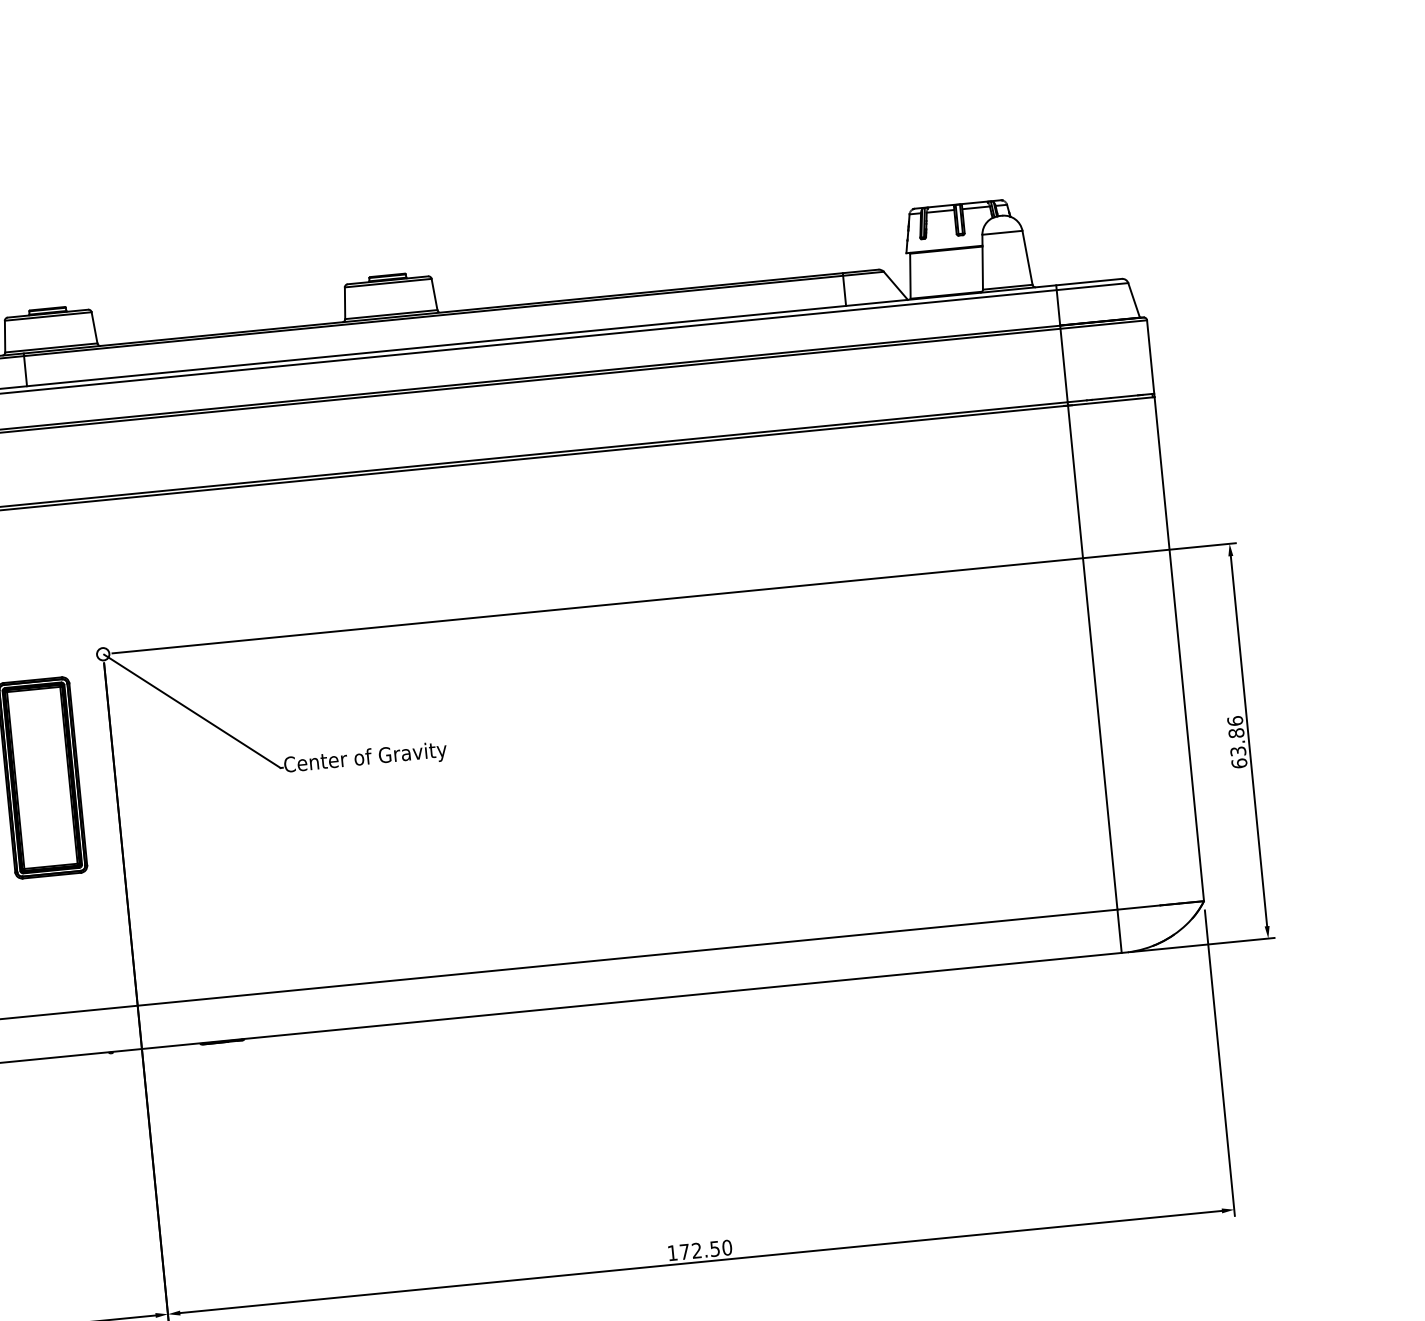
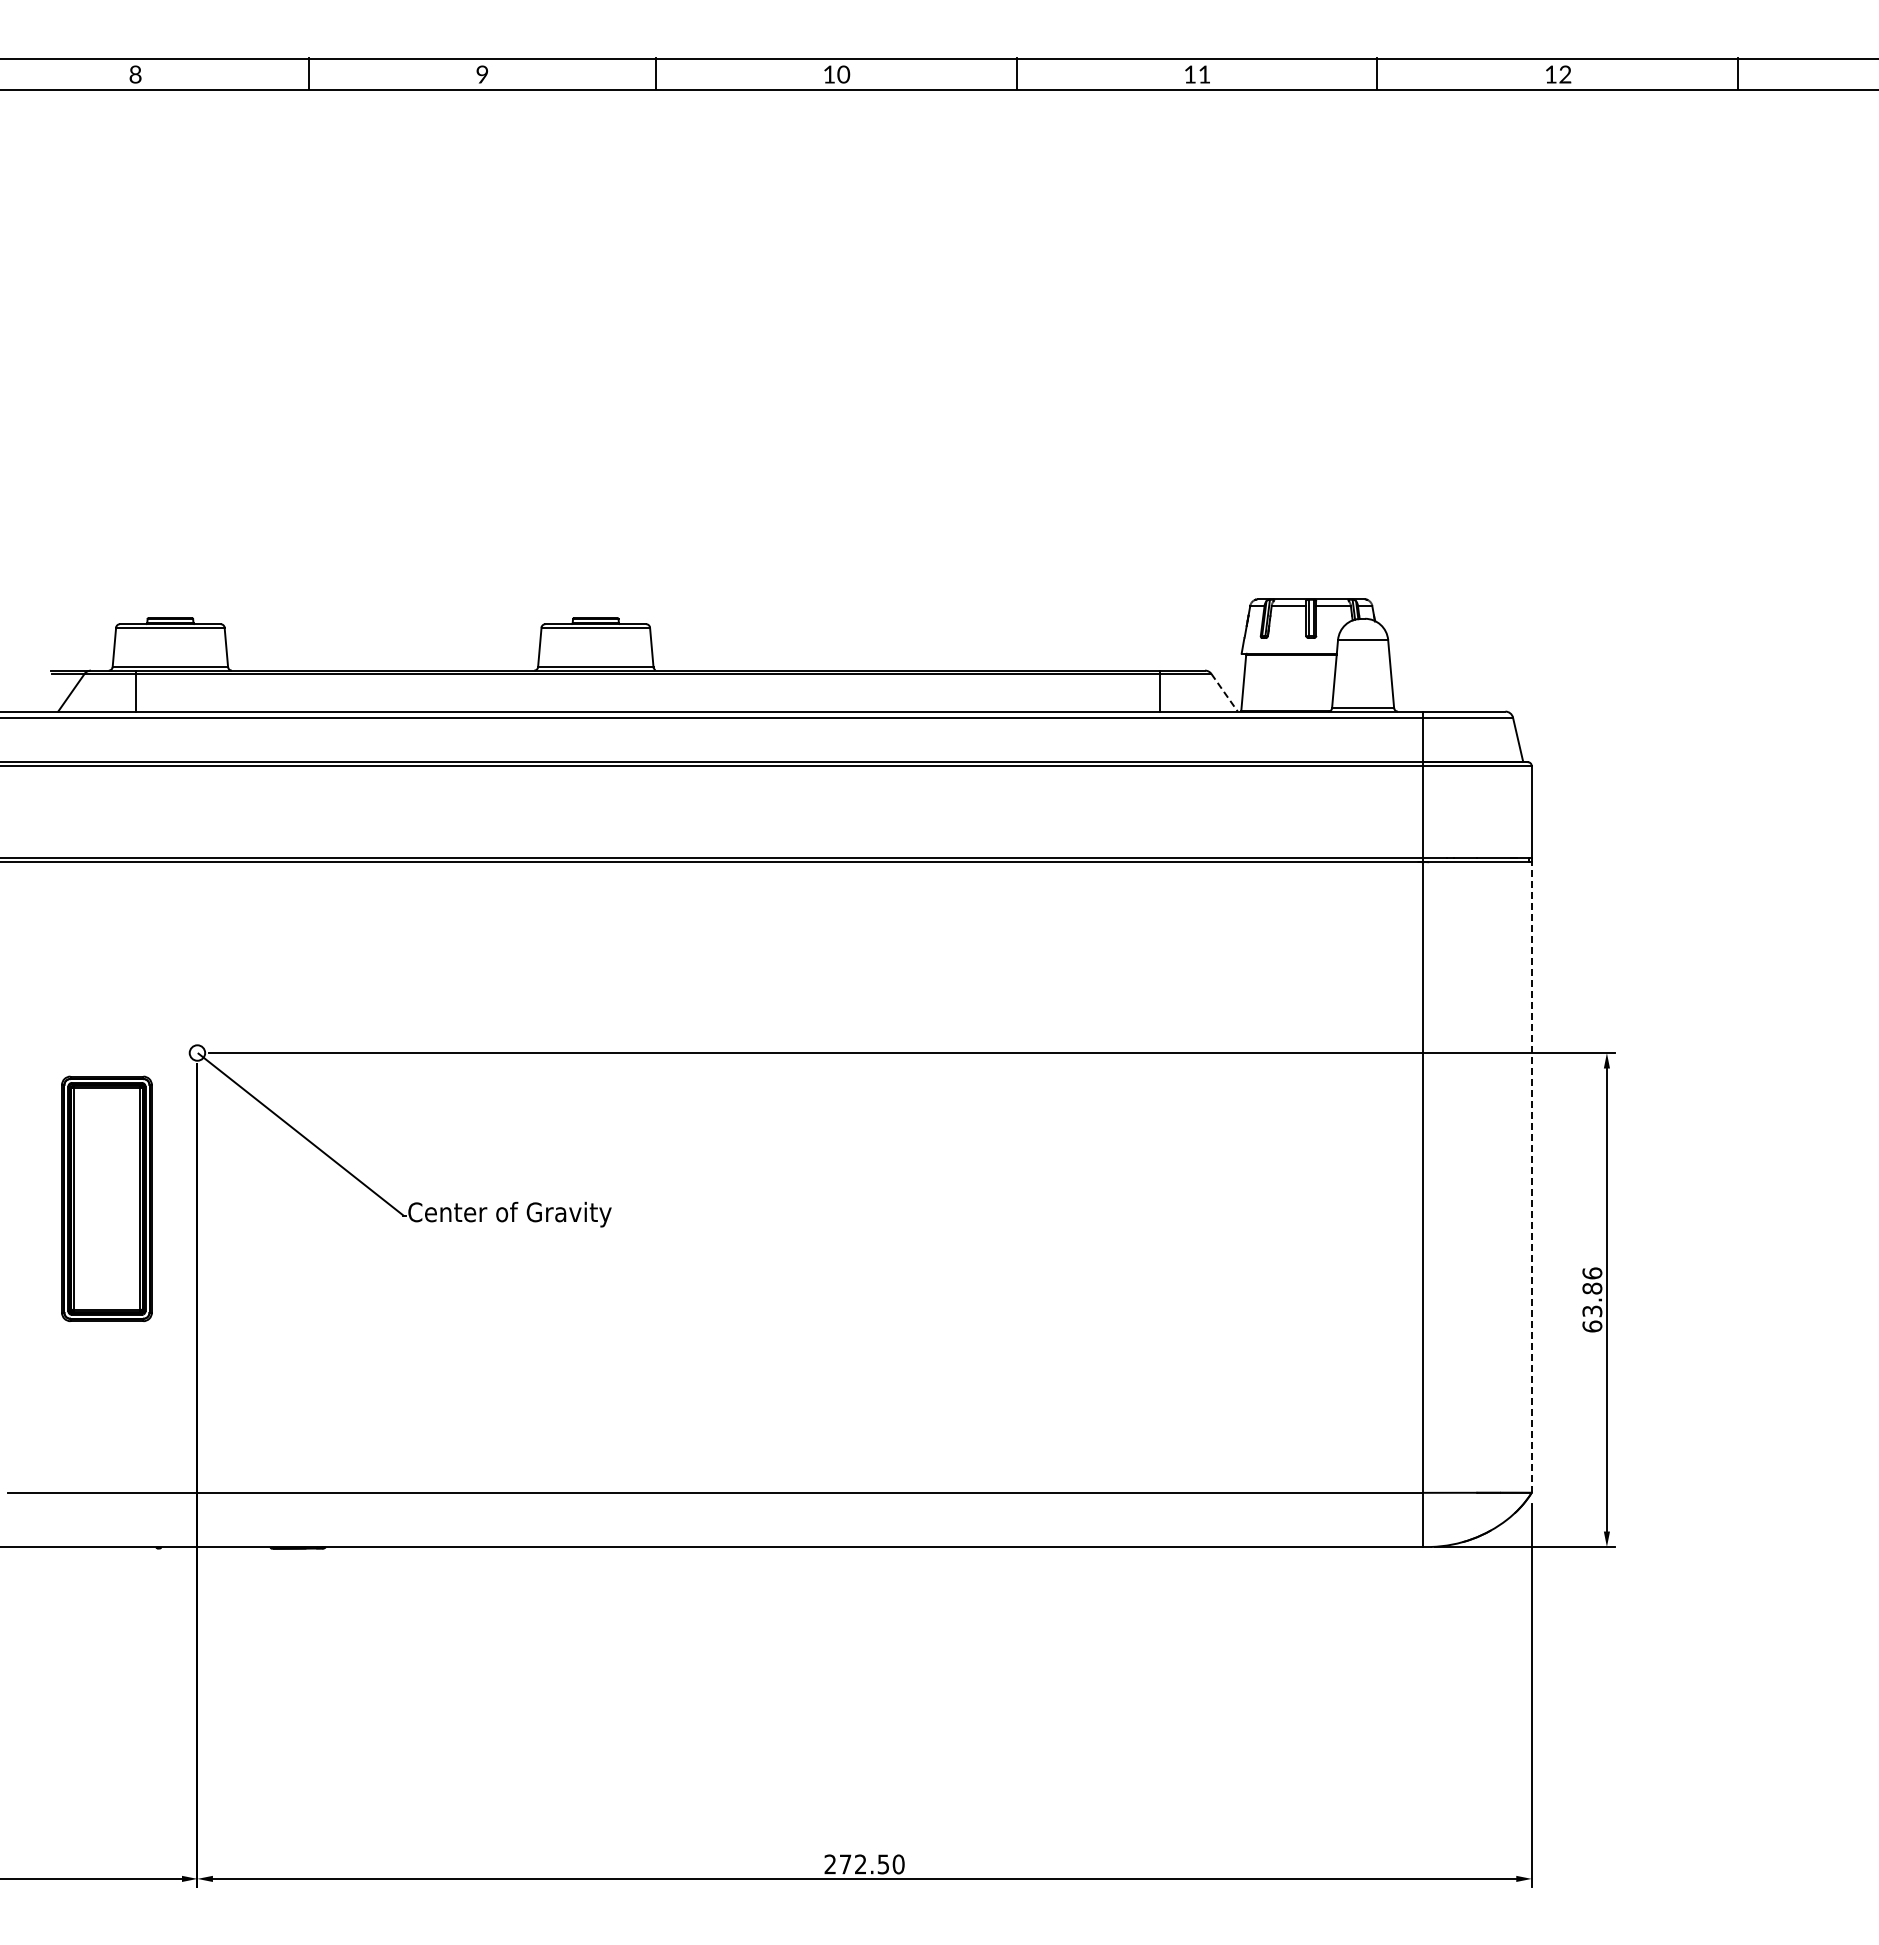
line: (895, 286) -> (1224, 693), solid -> dashed
line: (1179, 649) -> (1531, 1177), solid -> dashed
text: (671, 1253) -> (829, 1864), 172.50 -> 272.50

